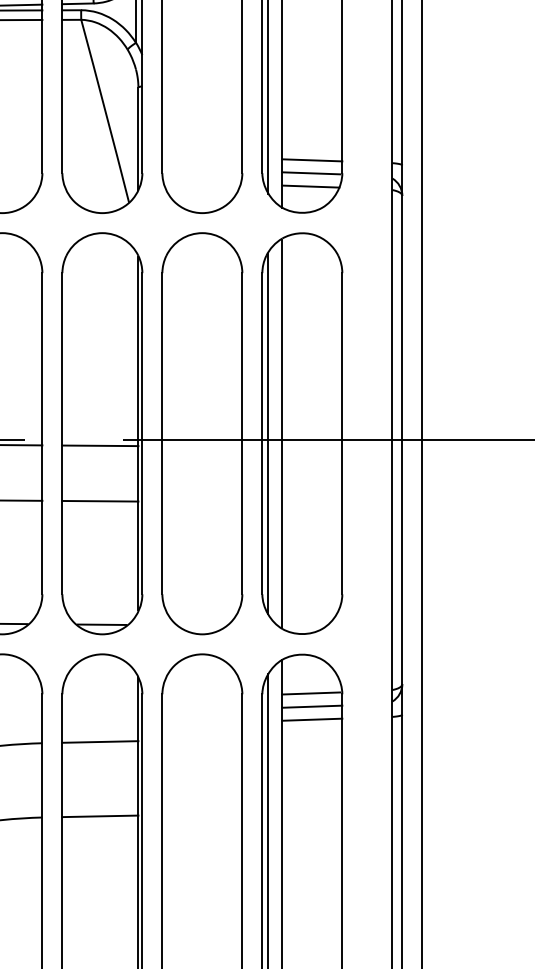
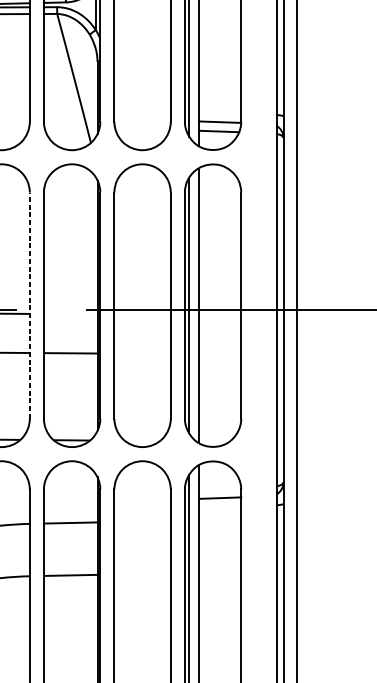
line: (312, 160) -> (220, 113), removed
line: (42, 433) -> (29, 305), solid -> dashed
line: (100, 445) -> (70, 314), removed
line: (311, 693) -> (219, 488), removed
line: (312, 719) -> (220, 507), removed

